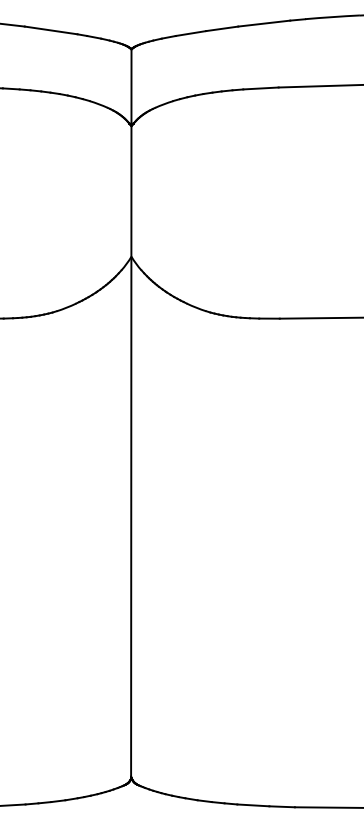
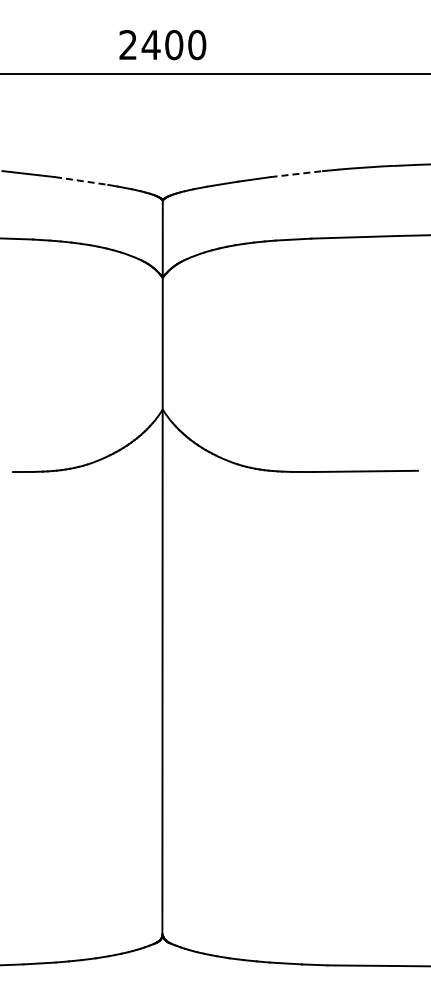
line: (264, 23) -> (297, 174), solid -> dashed
line: (50, 30) -> (81, 181), solid -> dashed

